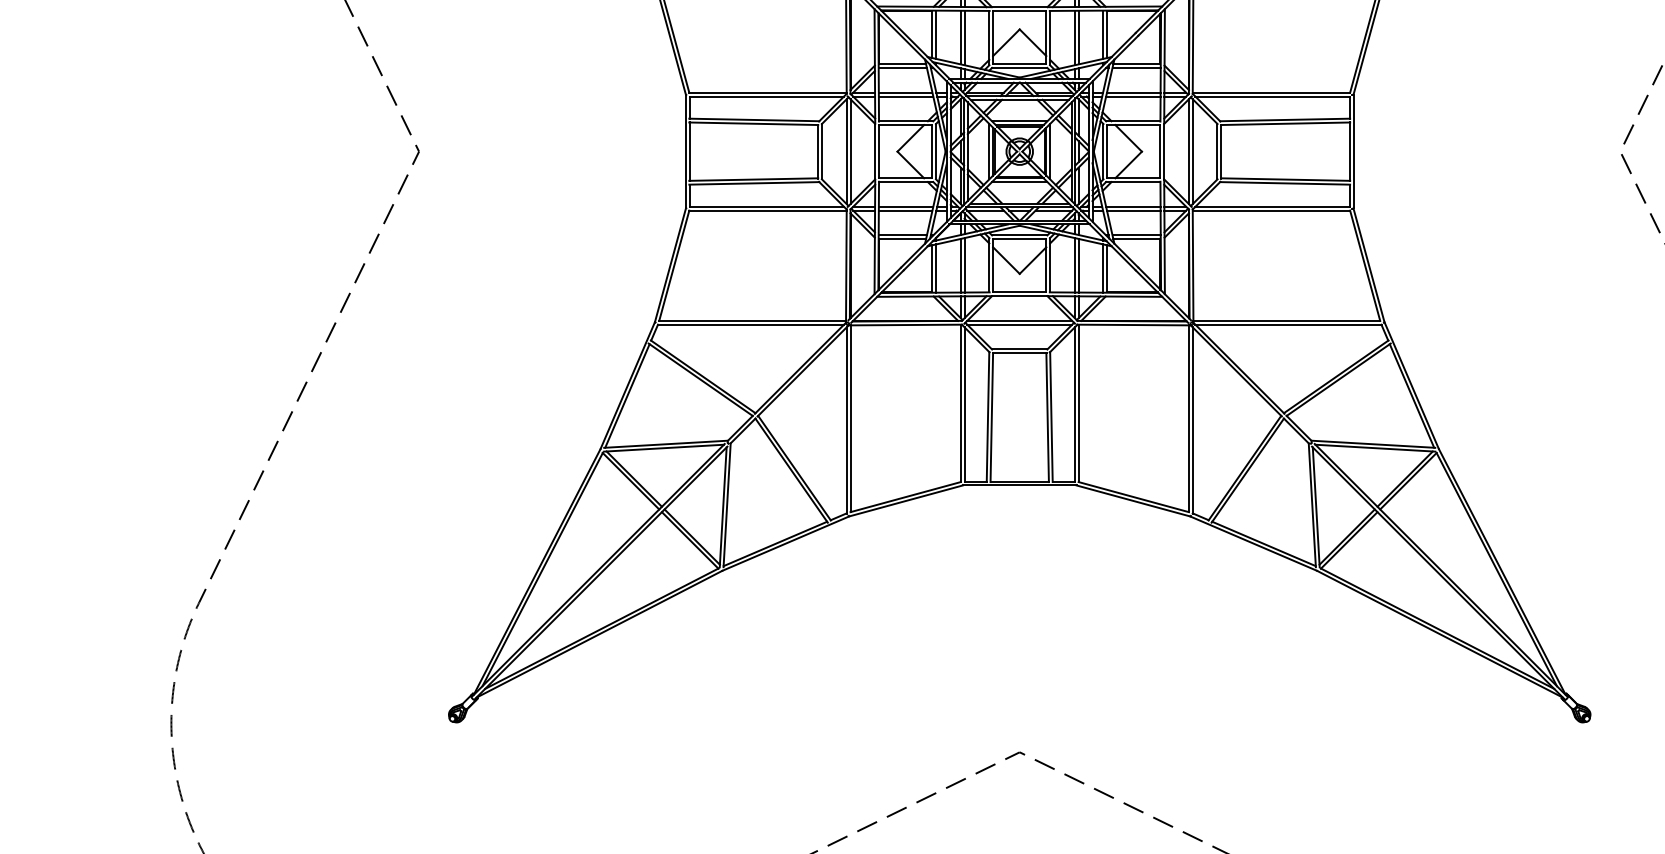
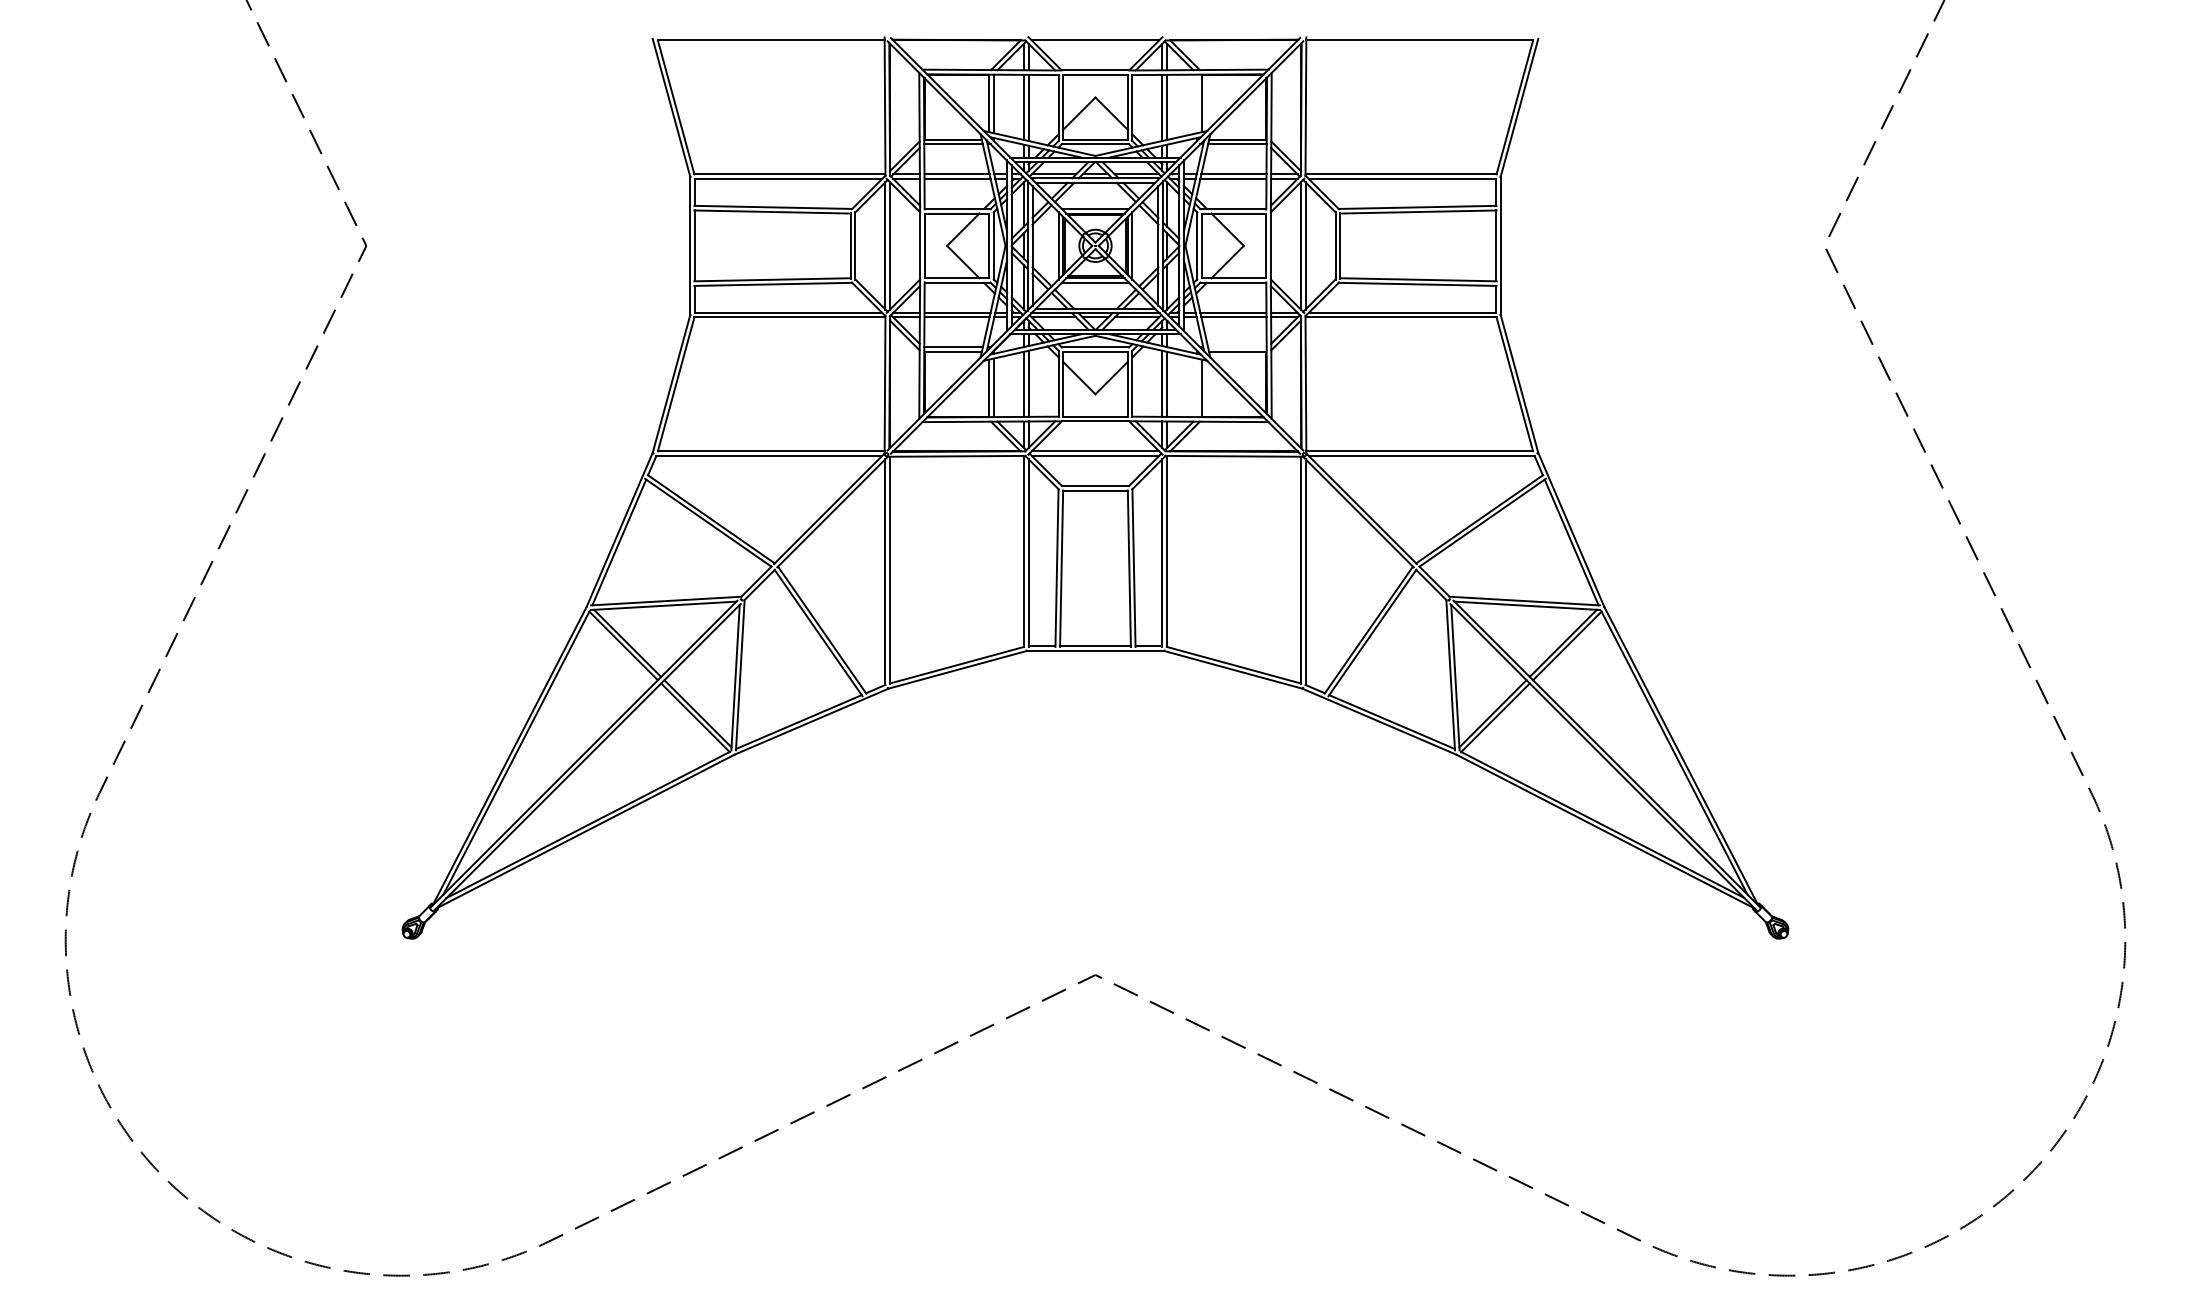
line: (1103, 34) -> (1197, 103), removed
line: (1136, 235) -> (1237, 347), removed
line: (1103, 268) -> (1197, 387), removed

